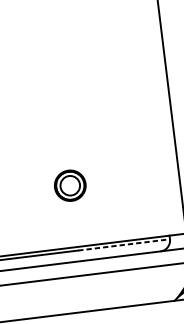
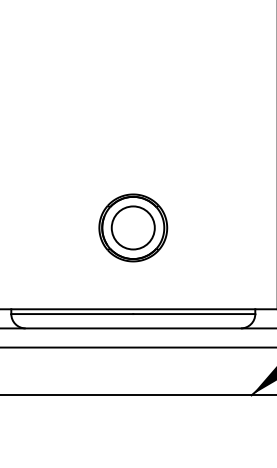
part: (70, 185) -> (133, 227), size x1.67
line: (124, 245) -> (194, 314), dashed -> solid

